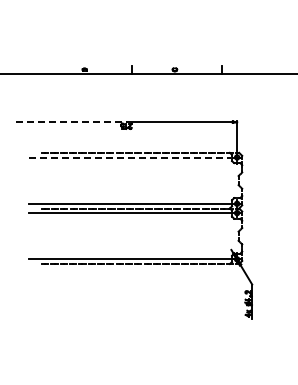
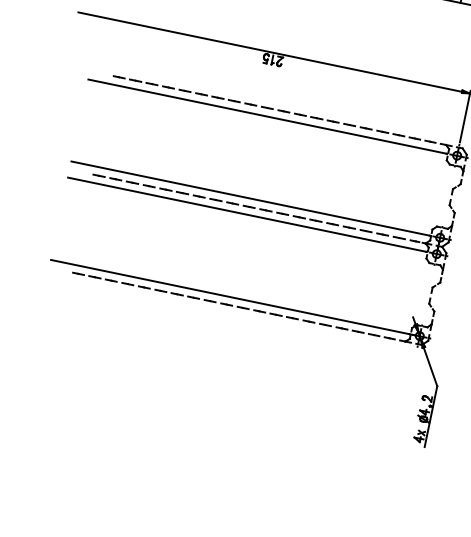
line: (71, 122) -> (176, 33), dashed -> solid
line: (130, 157) -> (268, 116), dashed -> solid

